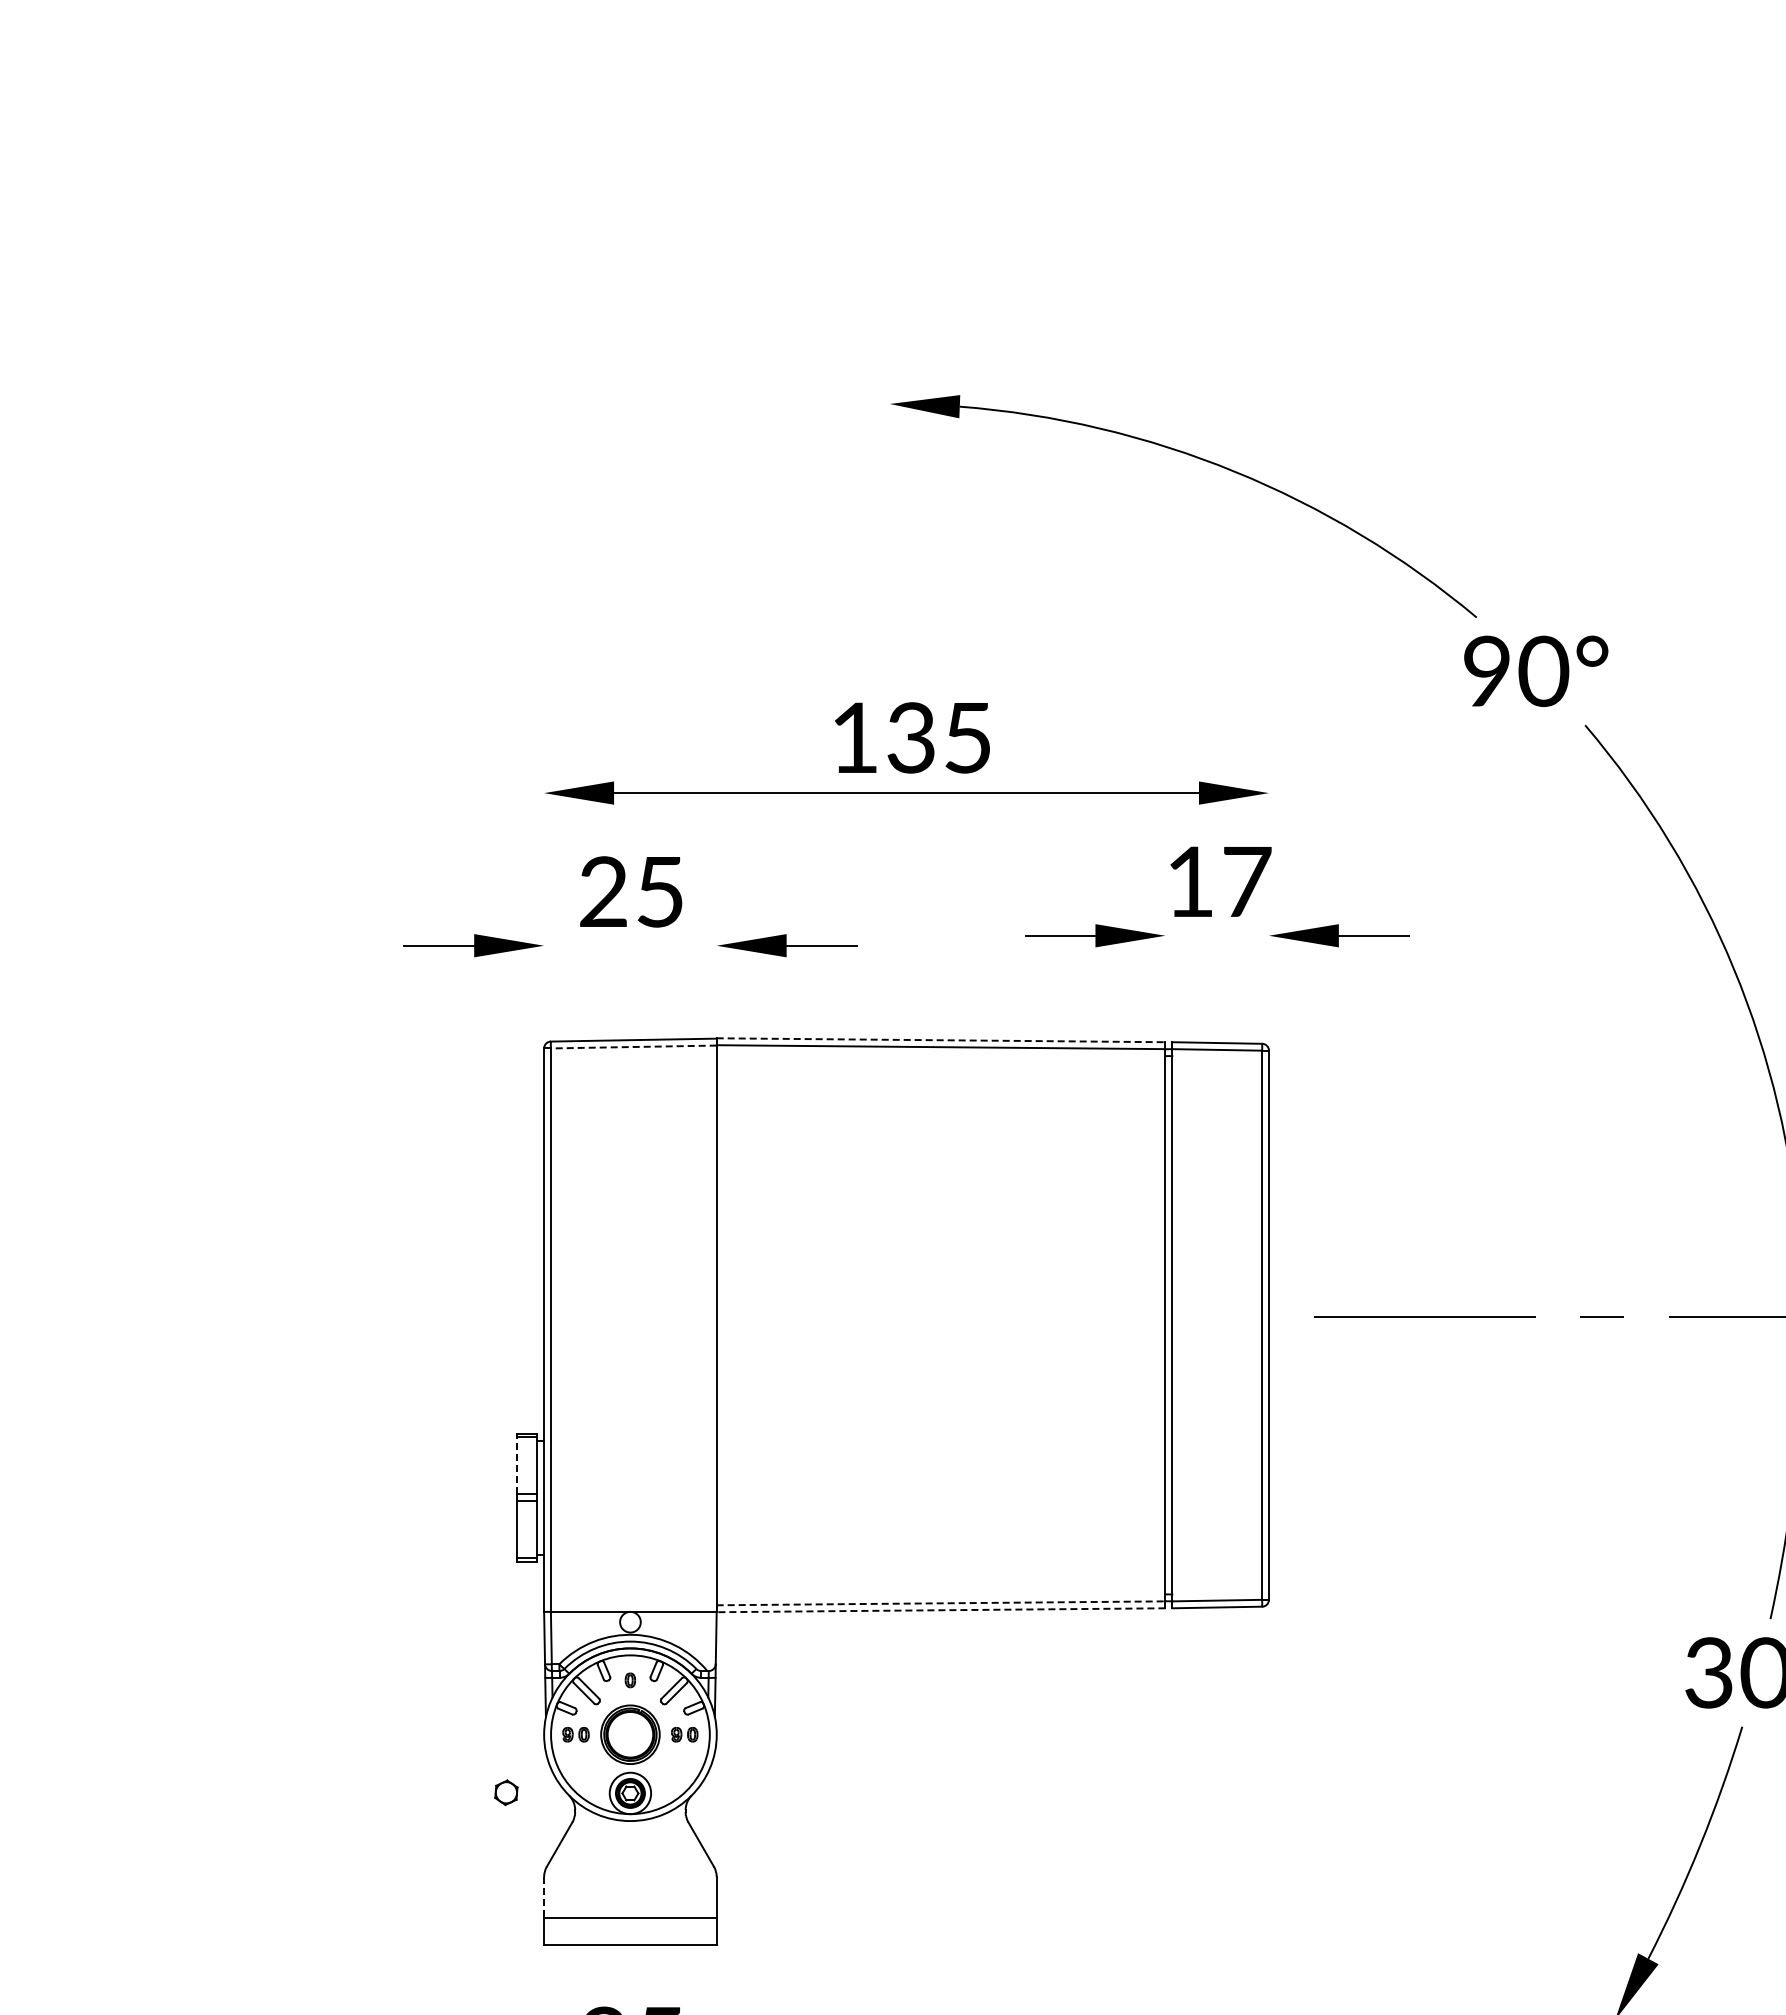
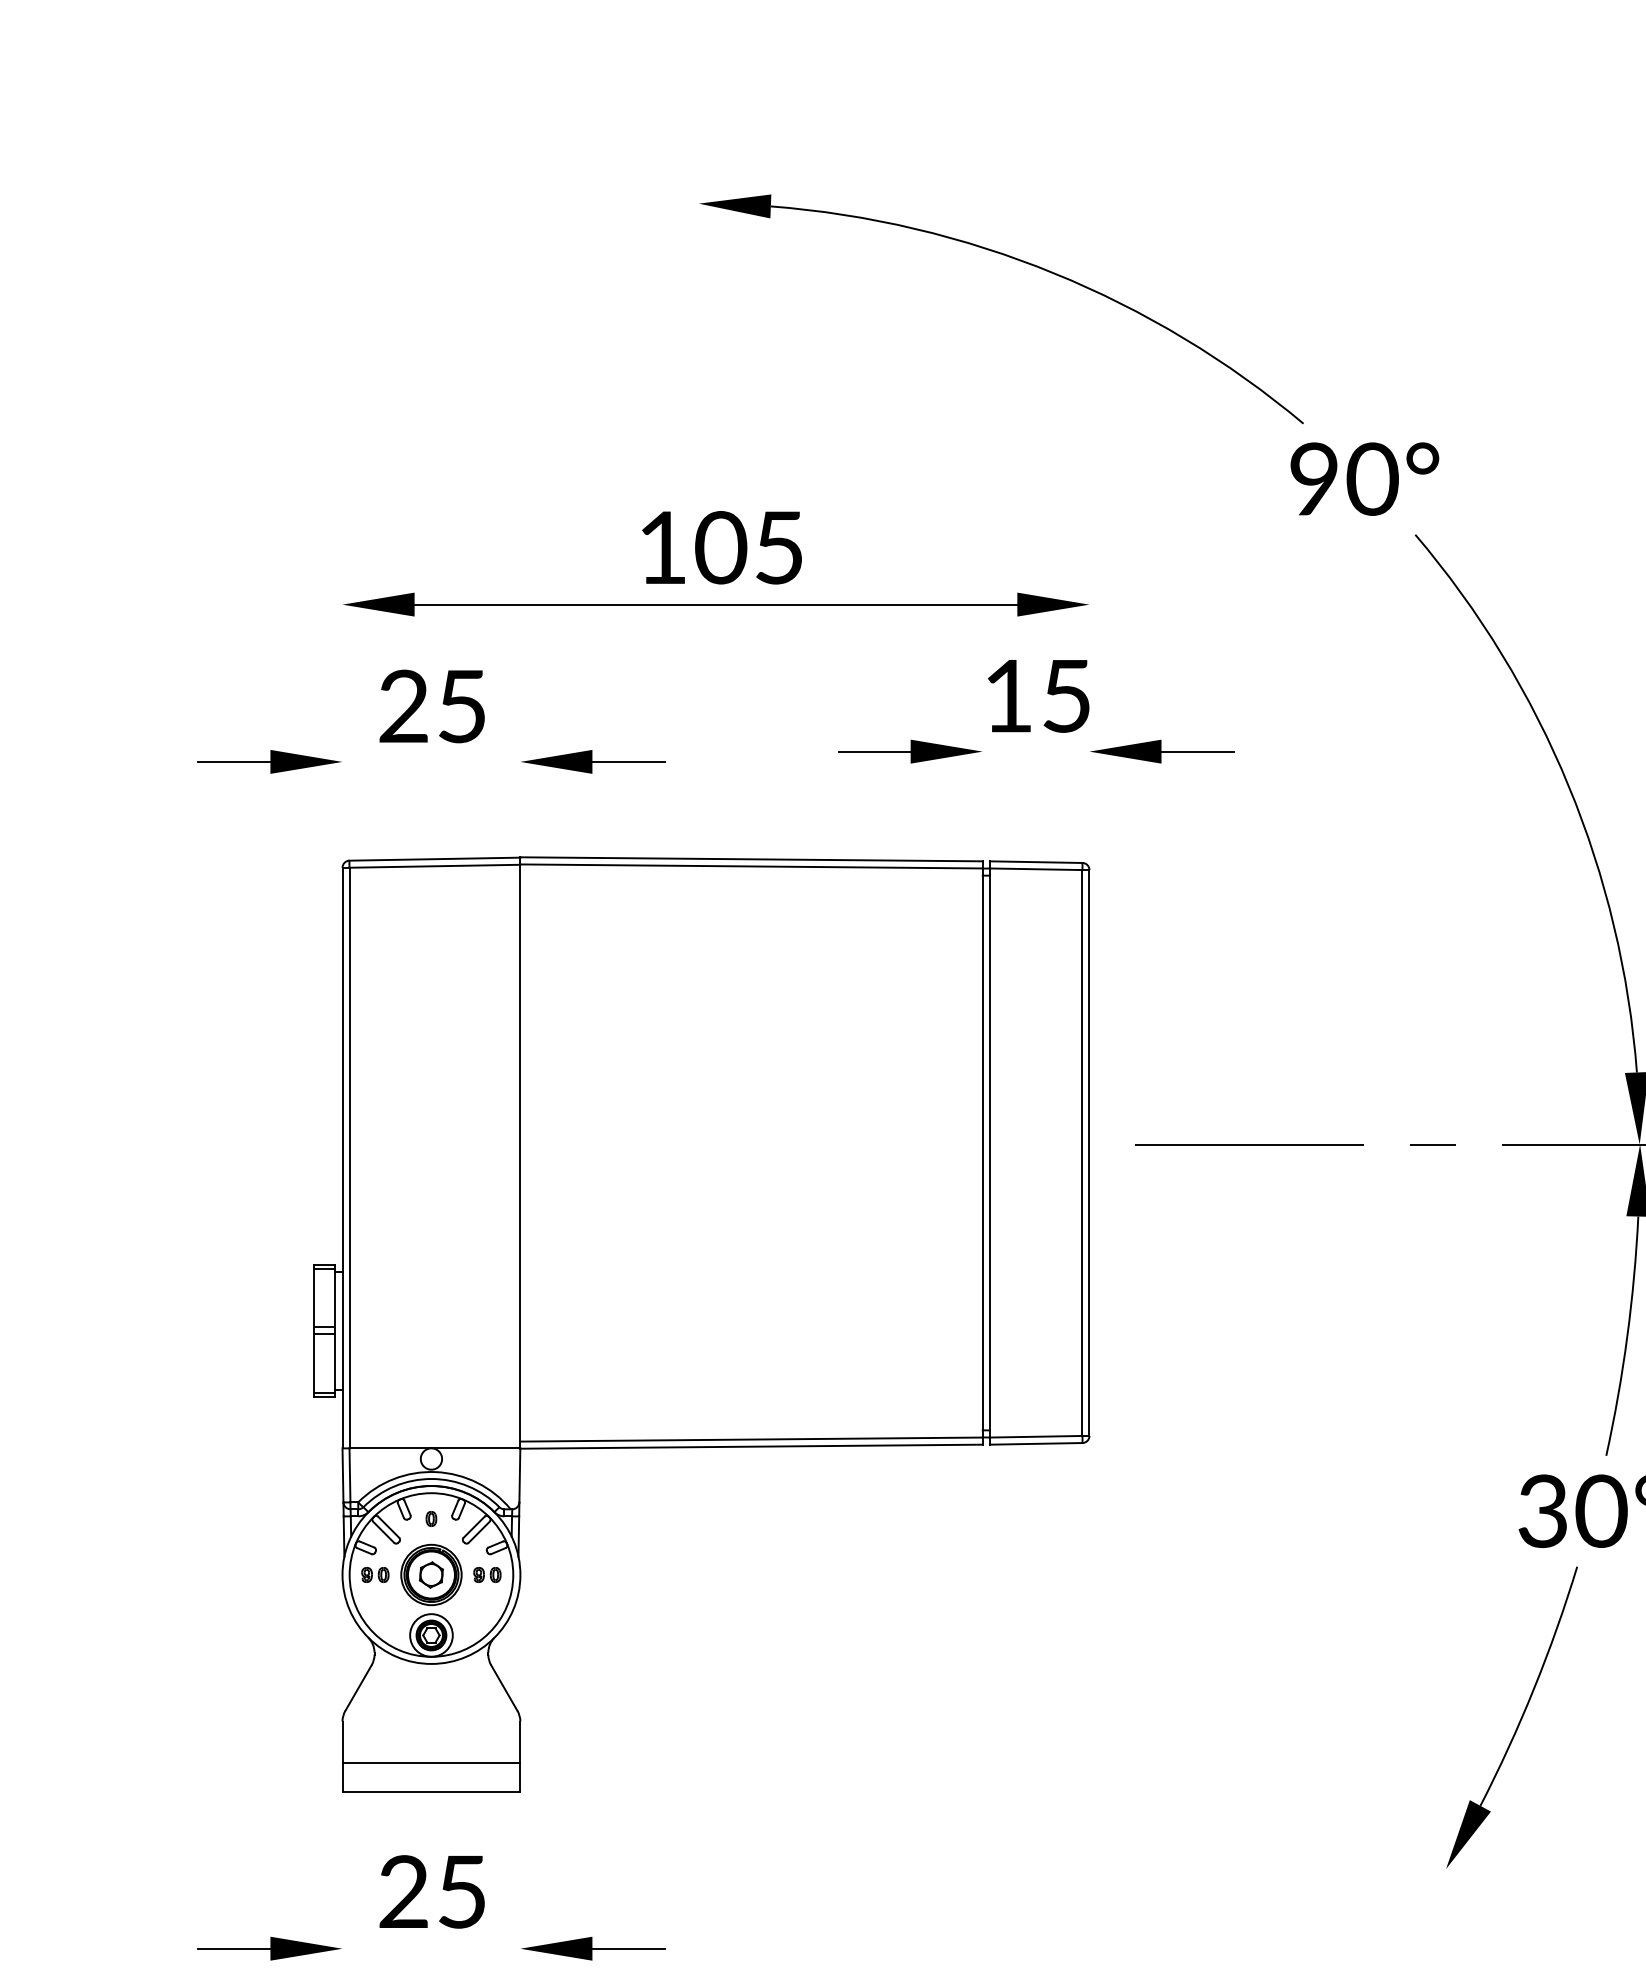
text: (911, 737) -> (721, 547), 135 -> 105
text: (1247, 882) -> (1067, 696), 17 -> 15
line: (941, 1040) -> (752, 859), dashed -> solid
line: (633, 1047) -> (434, 866), dashed -> solid
line: (516, 1465) -> (314, 1297), dashed -> solid
line: (941, 1603) -> (752, 1439), dashed -> solid
line: (940, 1610) -> (750, 1446), dashed -> solid
part: (506, 1792) -> (431, 1574), moved
line: (544, 1897) -> (342, 1742), dashed -> solid

